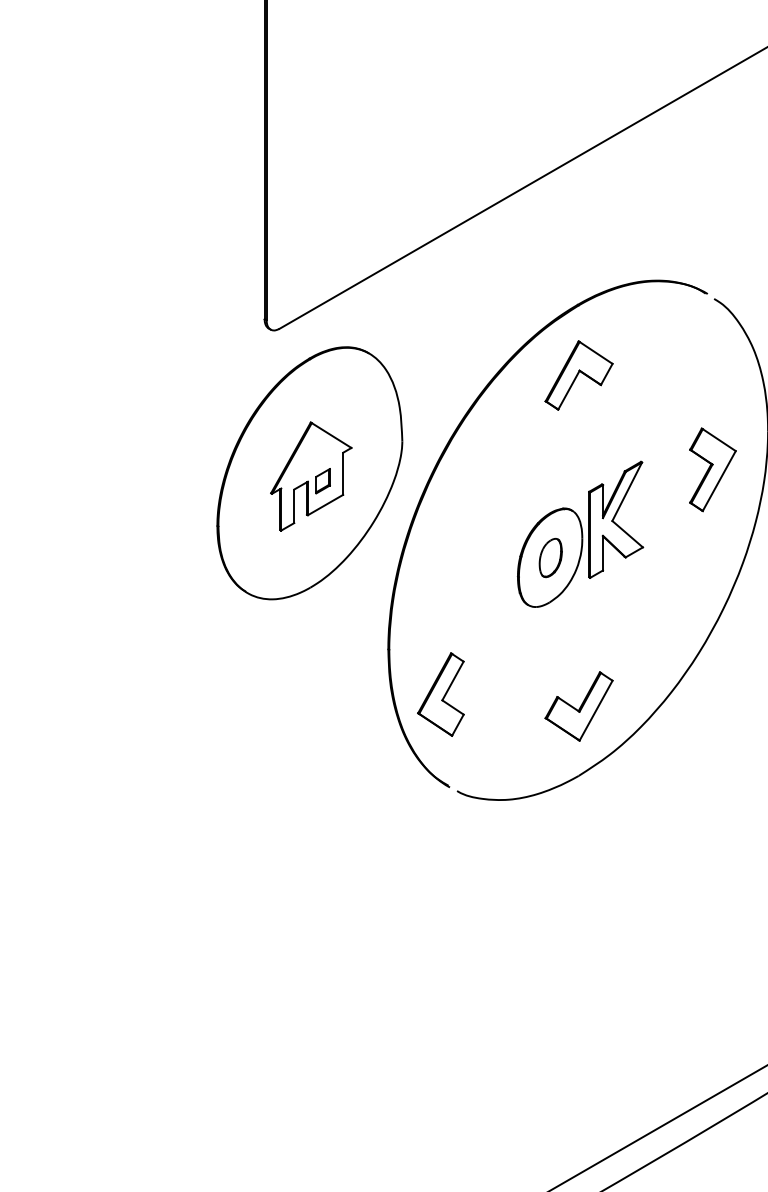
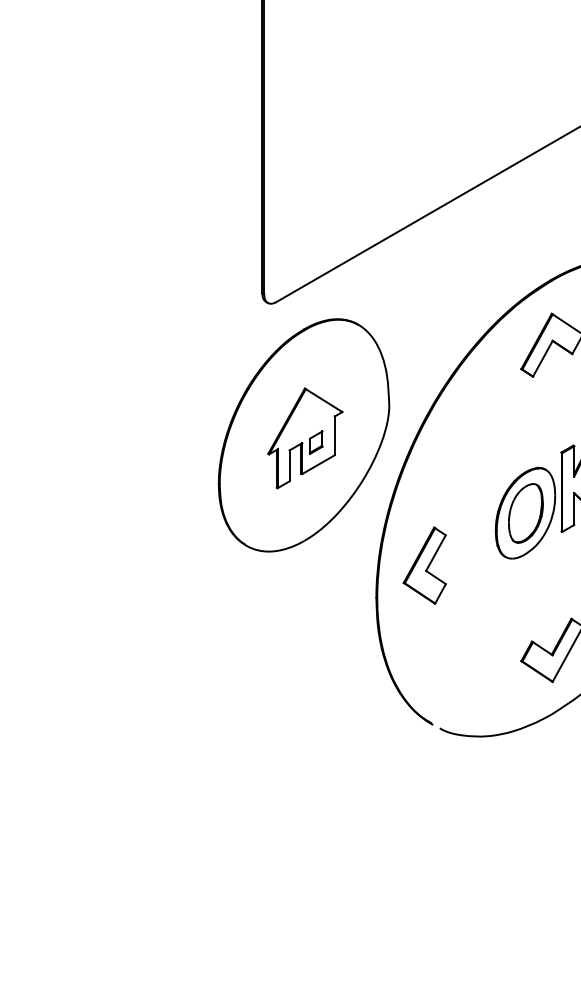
part: (550, 557) -> (525, 513), size x1.67
part: (440, 694) -> (424, 565), moved

